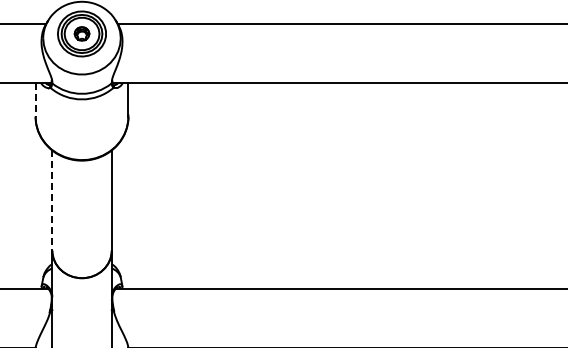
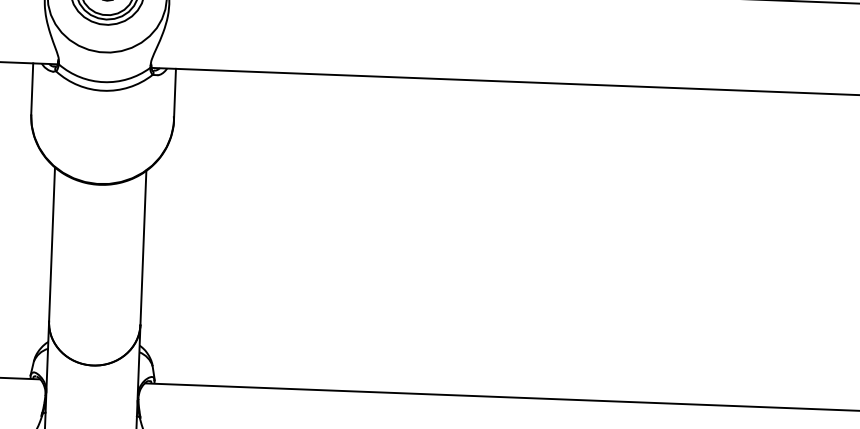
line: (35, 100) -> (32, 89), dashed -> solid
line: (52, 201) -> (52, 245), dashed -> solid

